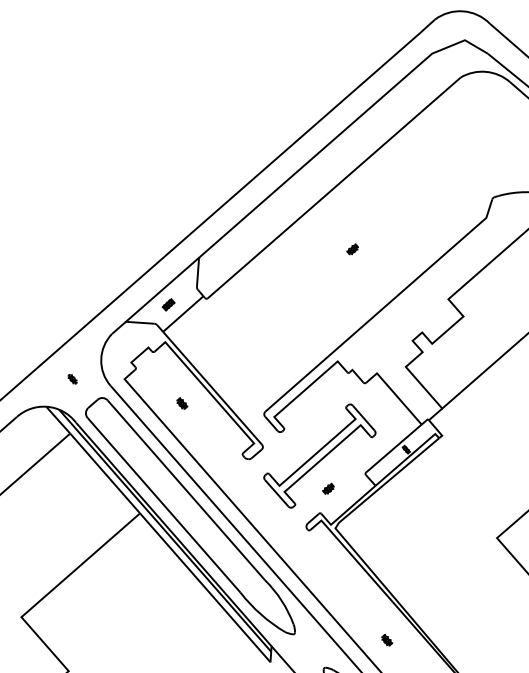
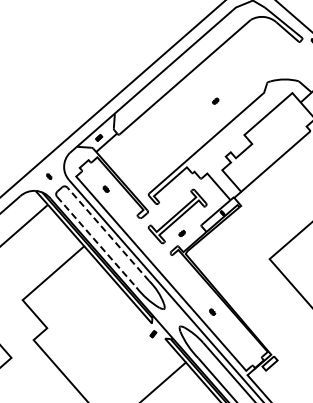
part: (352, 248) -> (215, 100), moved
line: (186, 490) -> (108, 234), solid -> dashed
line: (165, 506) -> (97, 242), solid -> dashed

